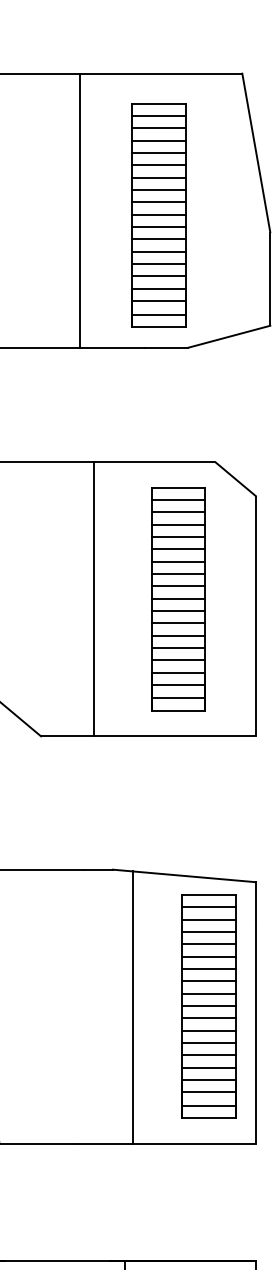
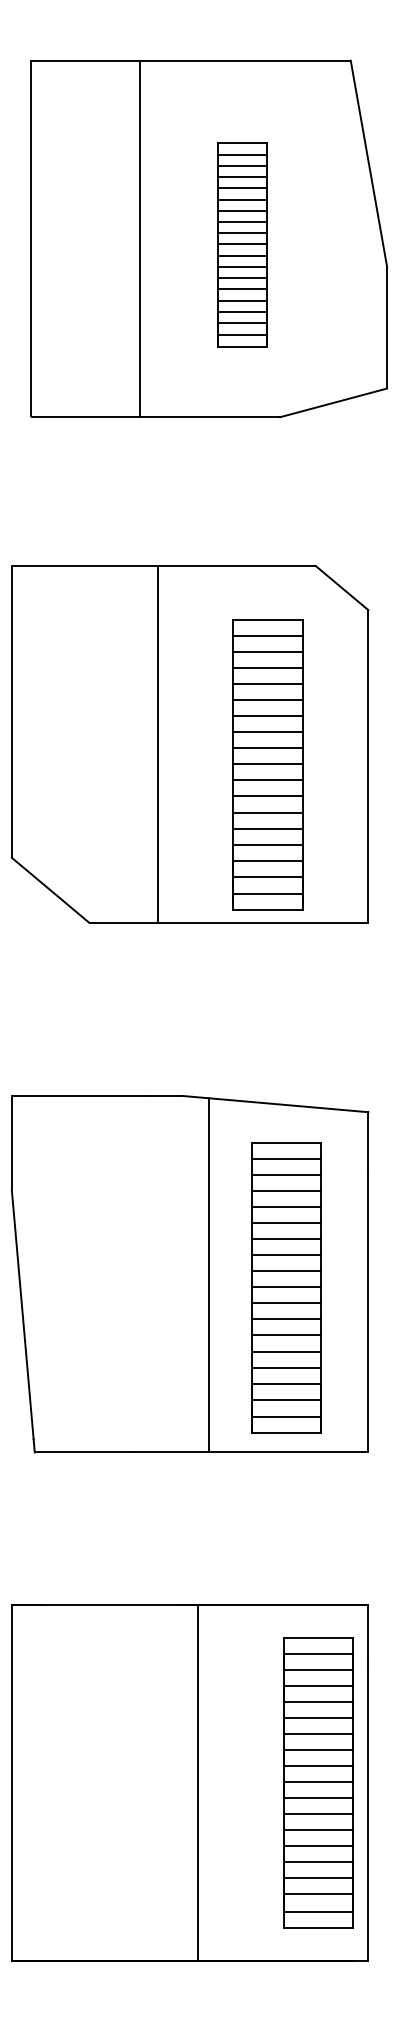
part: (159, 215) -> (242, 244), size x0.7
part: (178, 598) -> (267, 764), moved
part: (209, 1006) -> (286, 1287), moved

